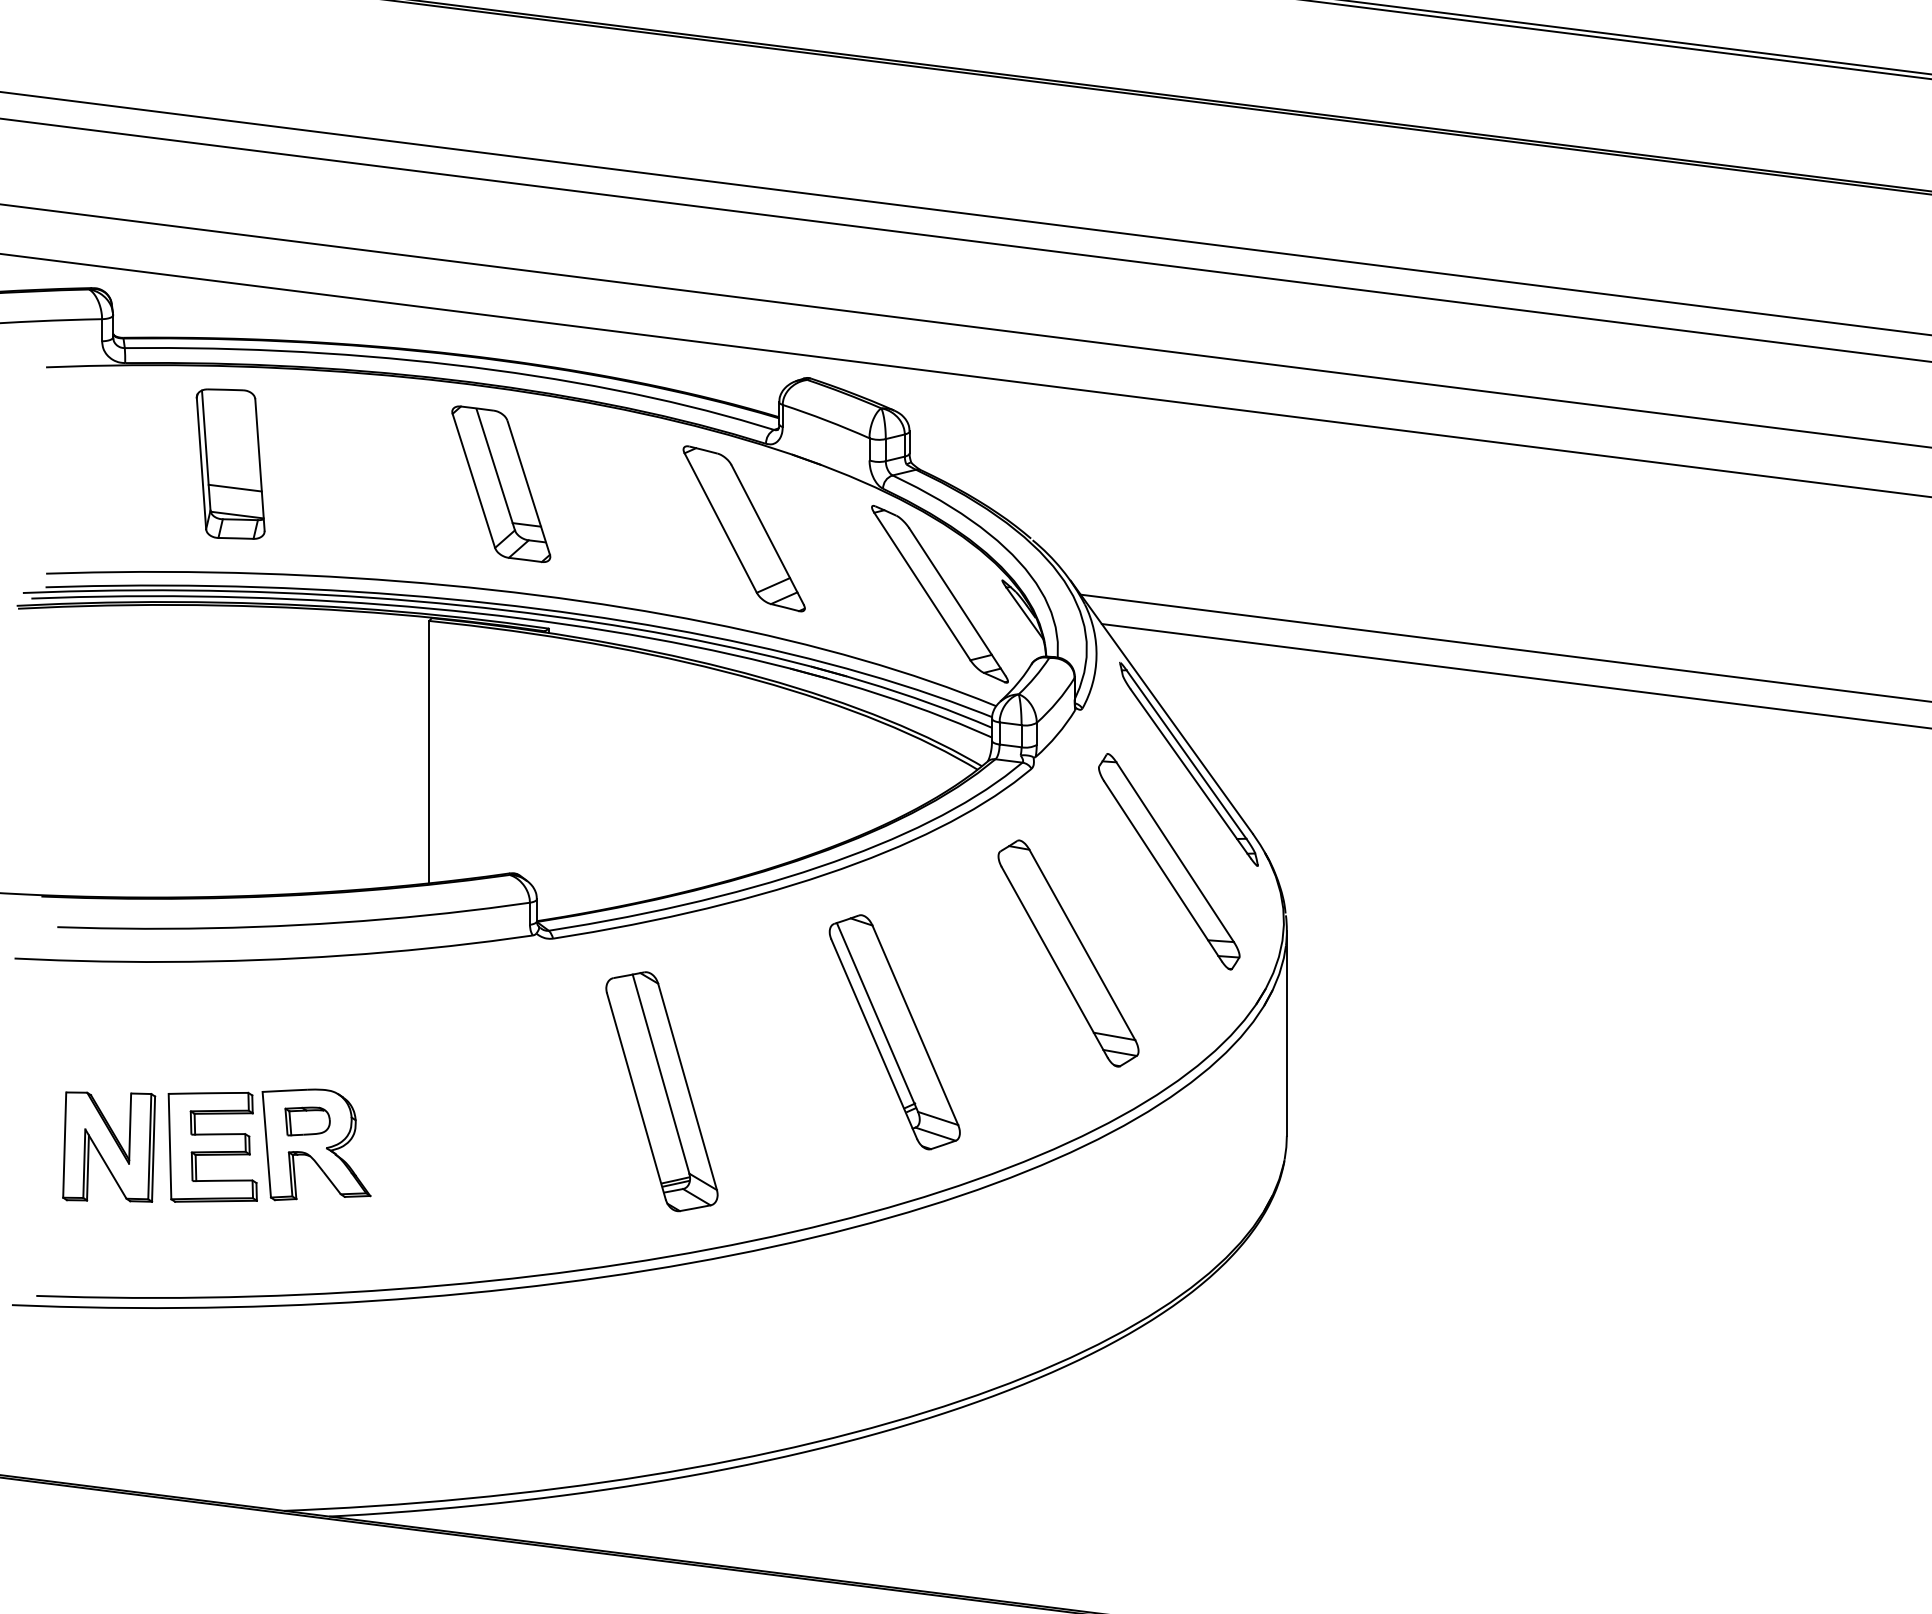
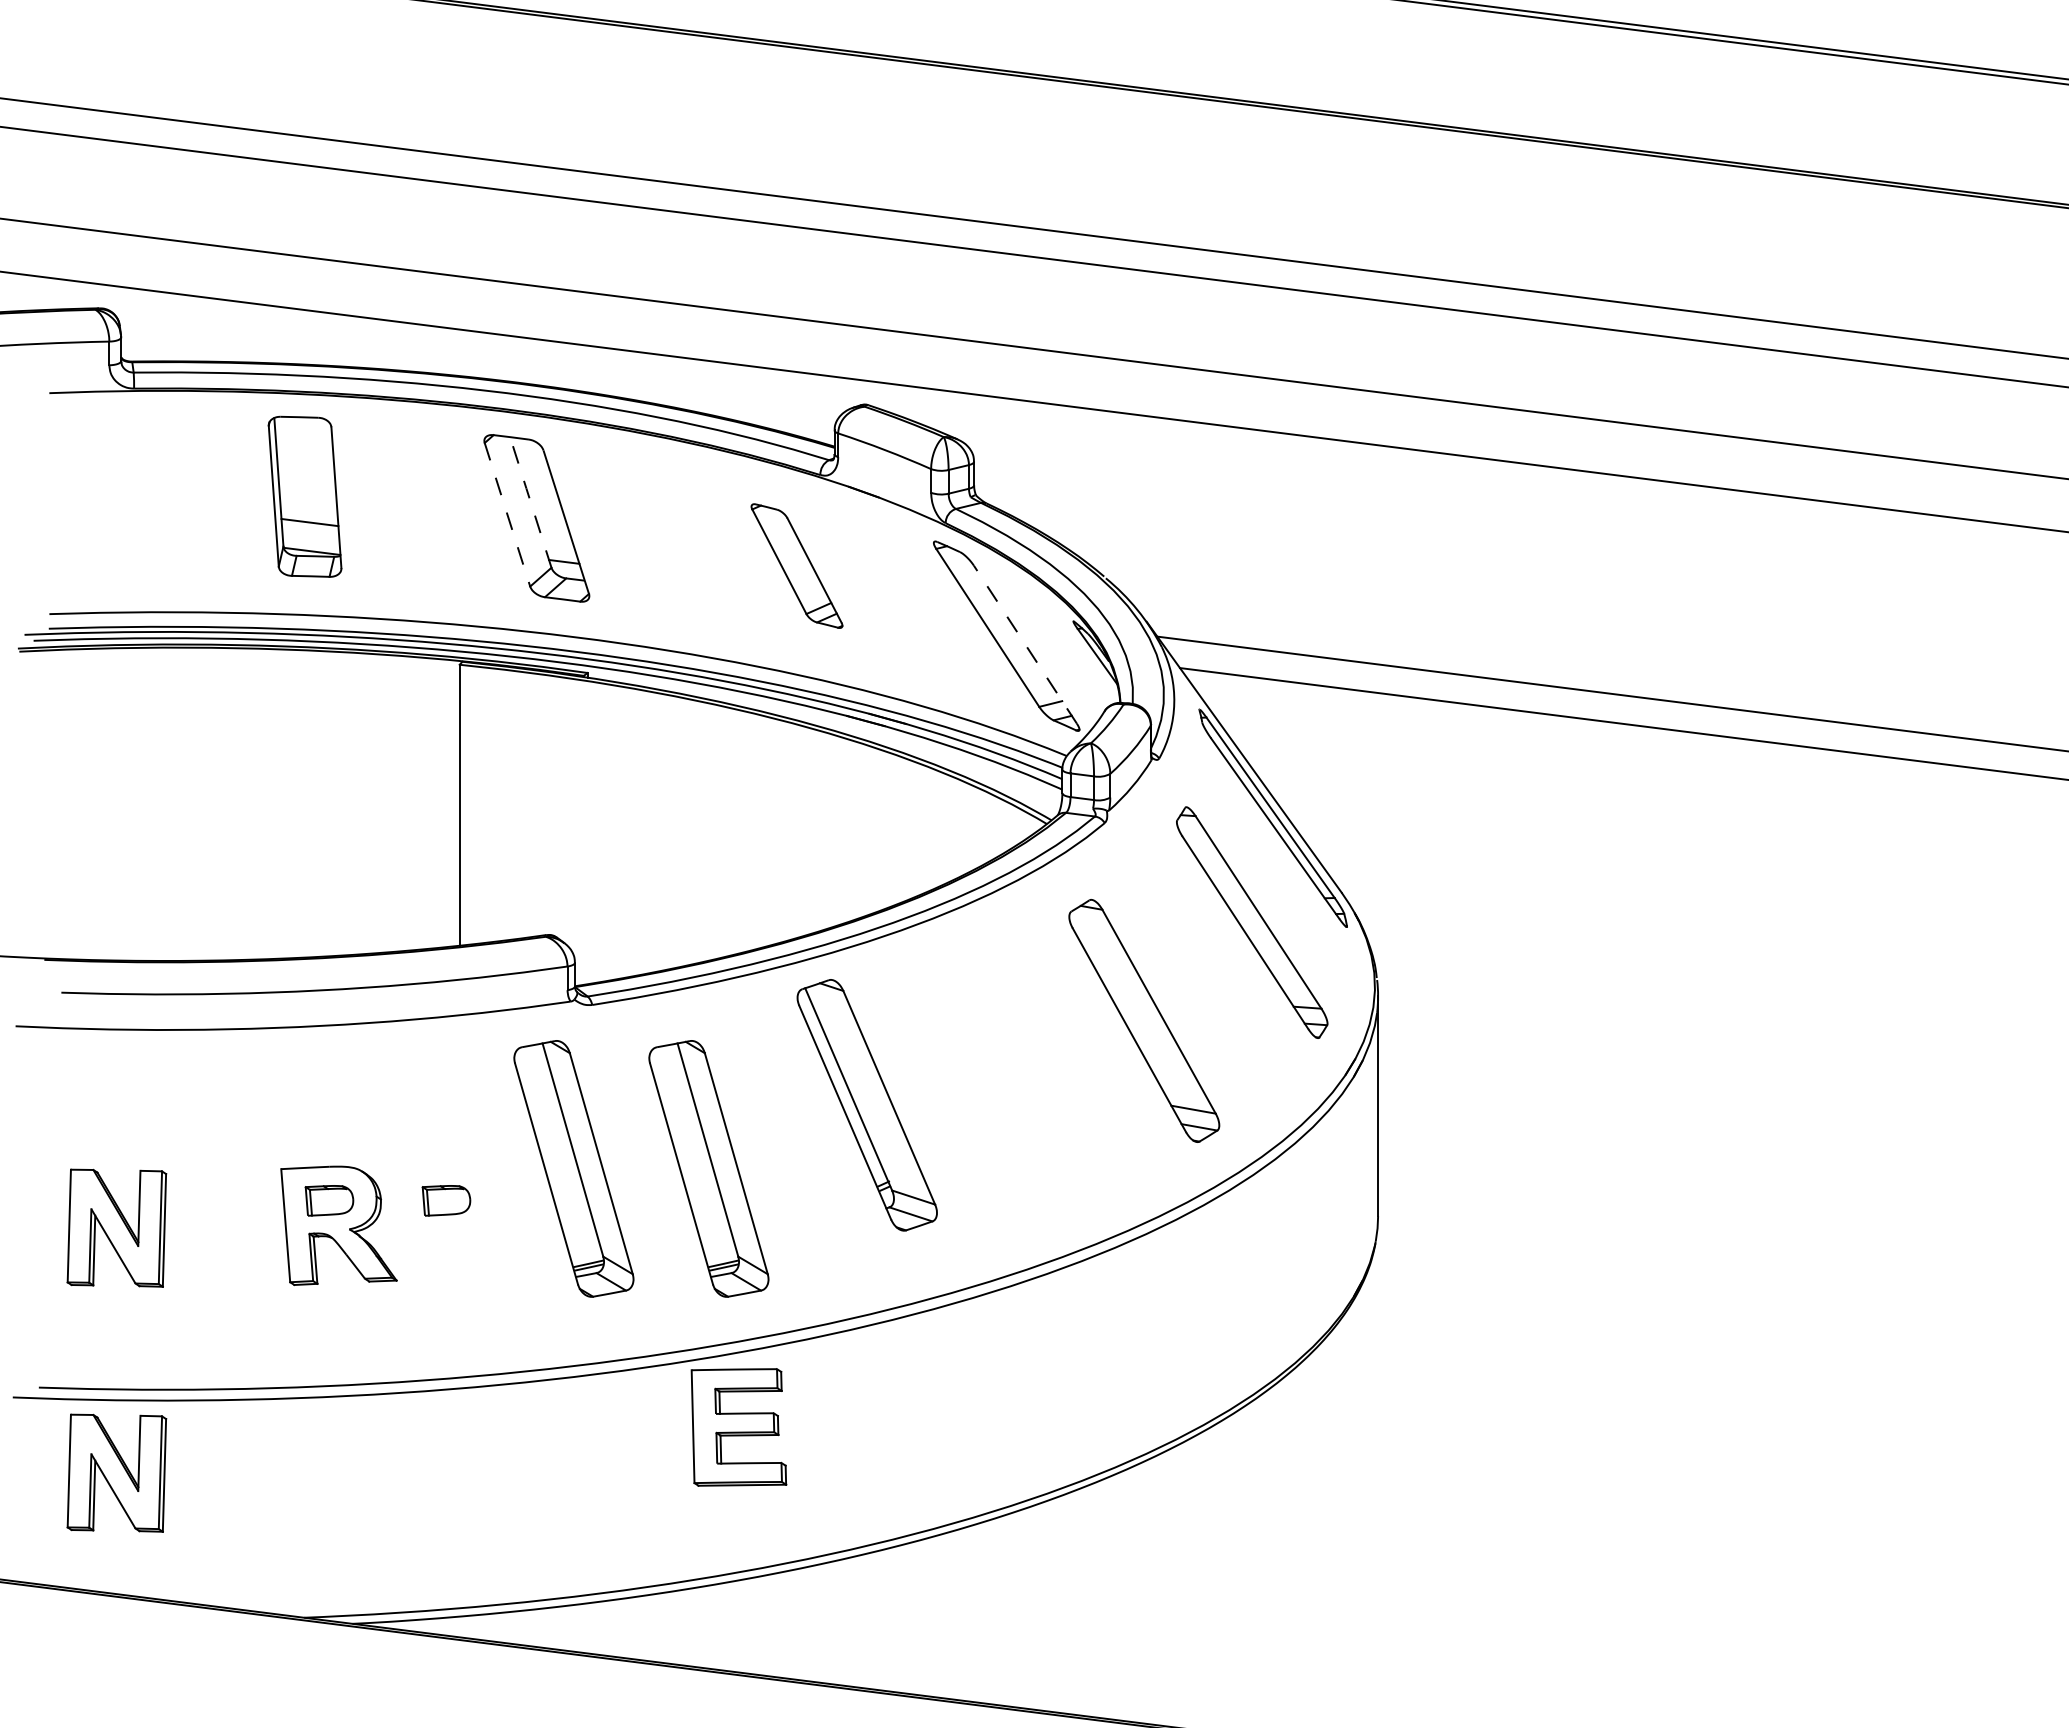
part: (230, 463) -> (304, 496), moved
line: (495, 468) -> (530, 501), solid -> dashed
line: (473, 480) -> (507, 514), solid -> dashed
part: (743, 528) -> (796, 565), size x0.7
line: (957, 602) -> (1025, 644), solid -> dashed
part: (894, 1032) -> (866, 1105), moved
part: (535, 1091) -> (573, 1168), added
part: (416, 1121) -> (446, 1200), added
part: (212, 1147) -> (738, 1427), moved
part: (108, 1375) -> (116, 1472), added

